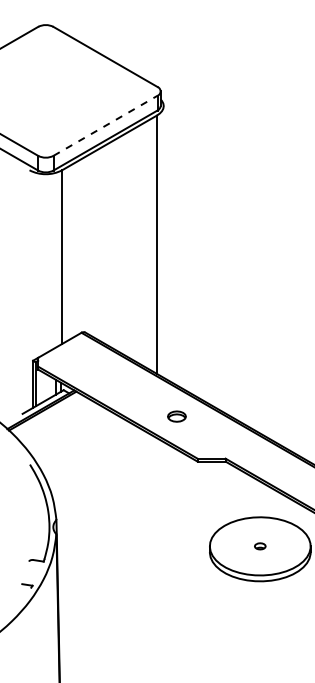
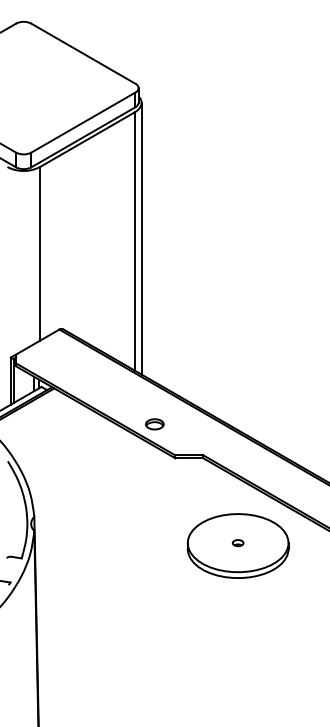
line: (105, 125) -> (83, 122), dashed -> solid
line: (163, 241) -> (141, 238), added
part: (176, 416) -> (154, 424), moved

